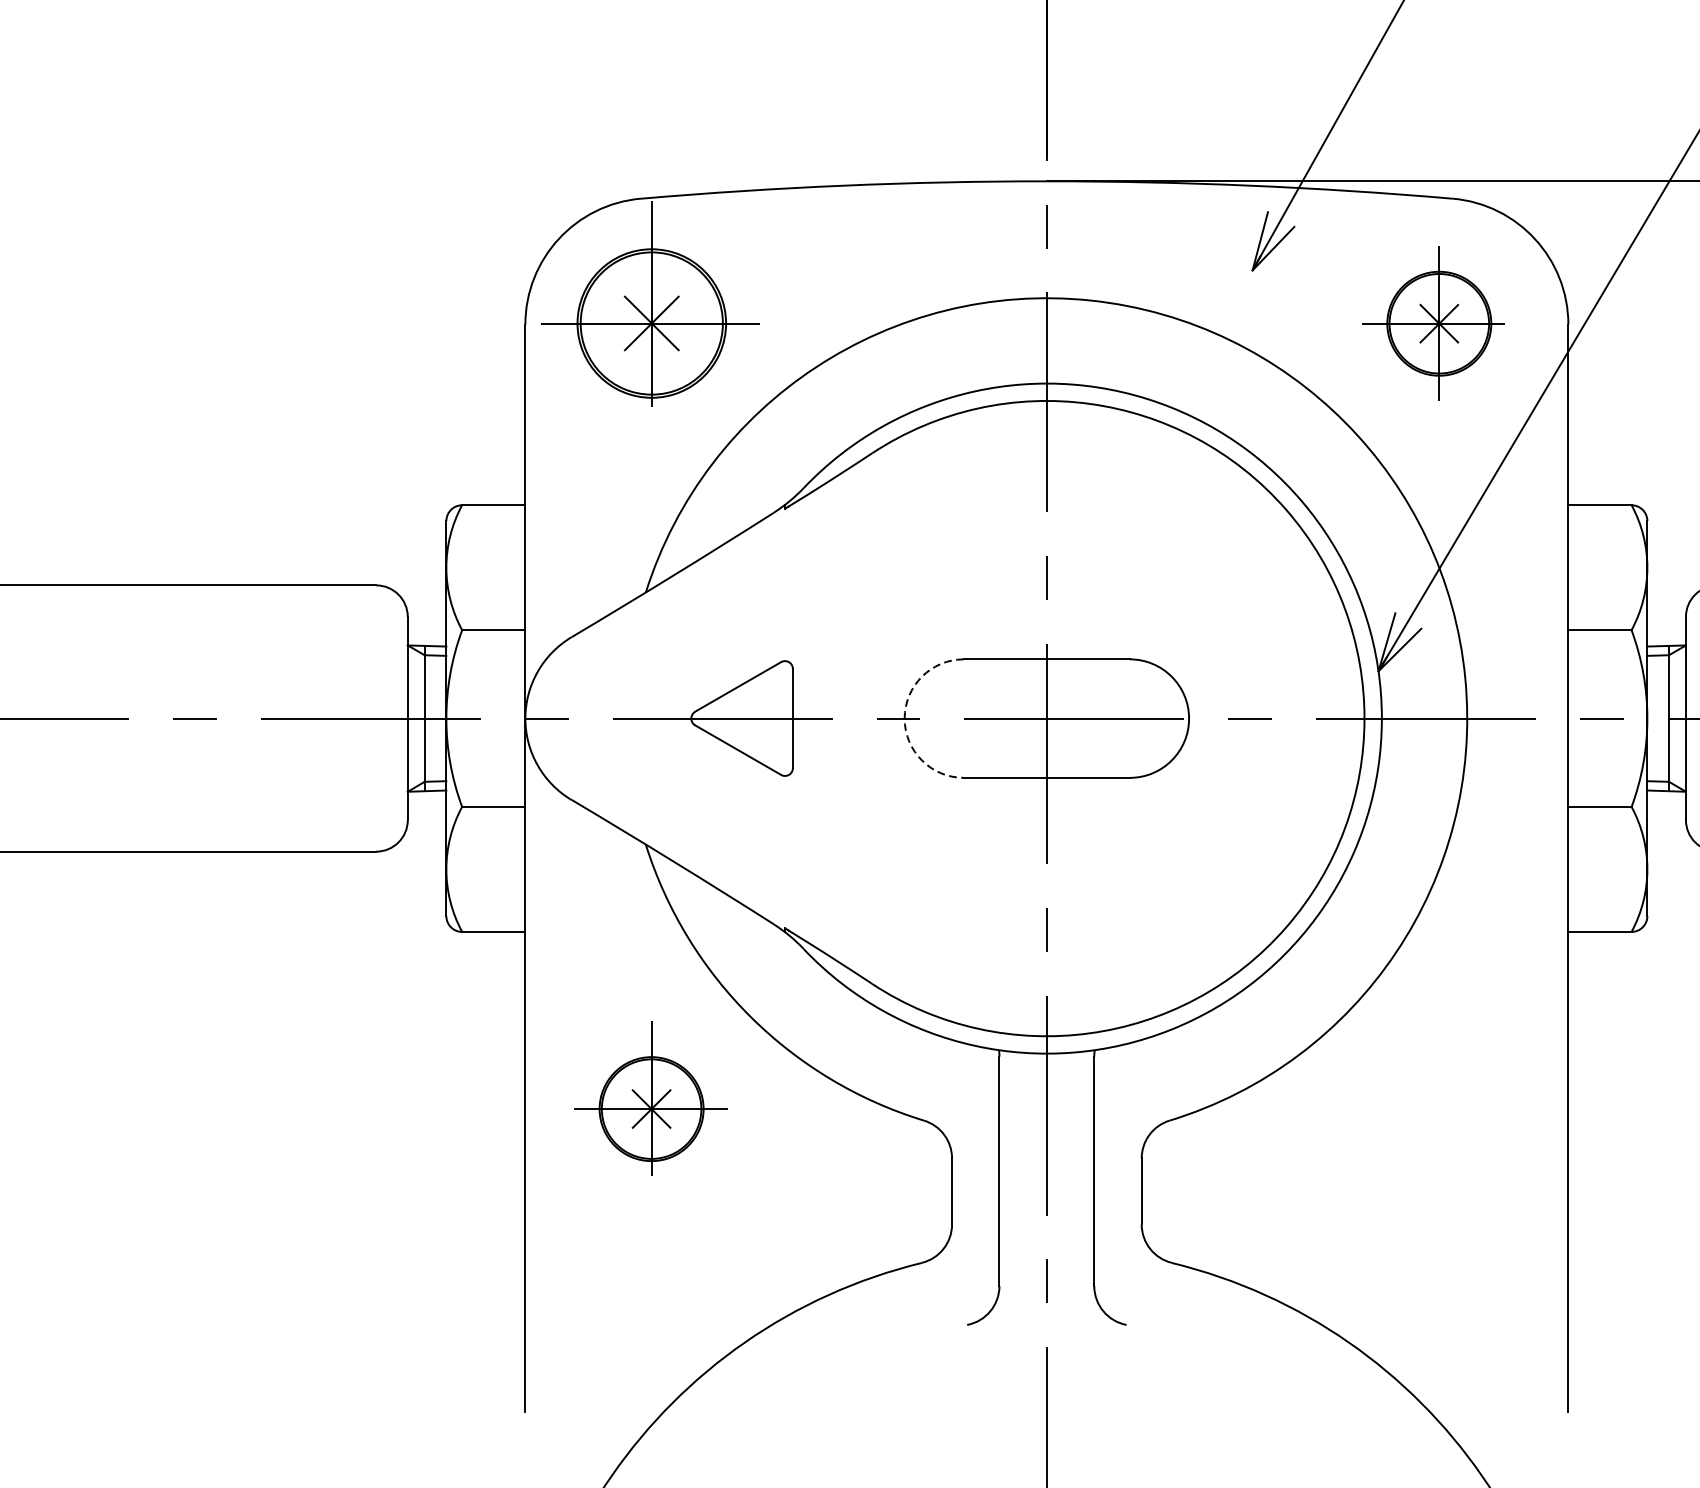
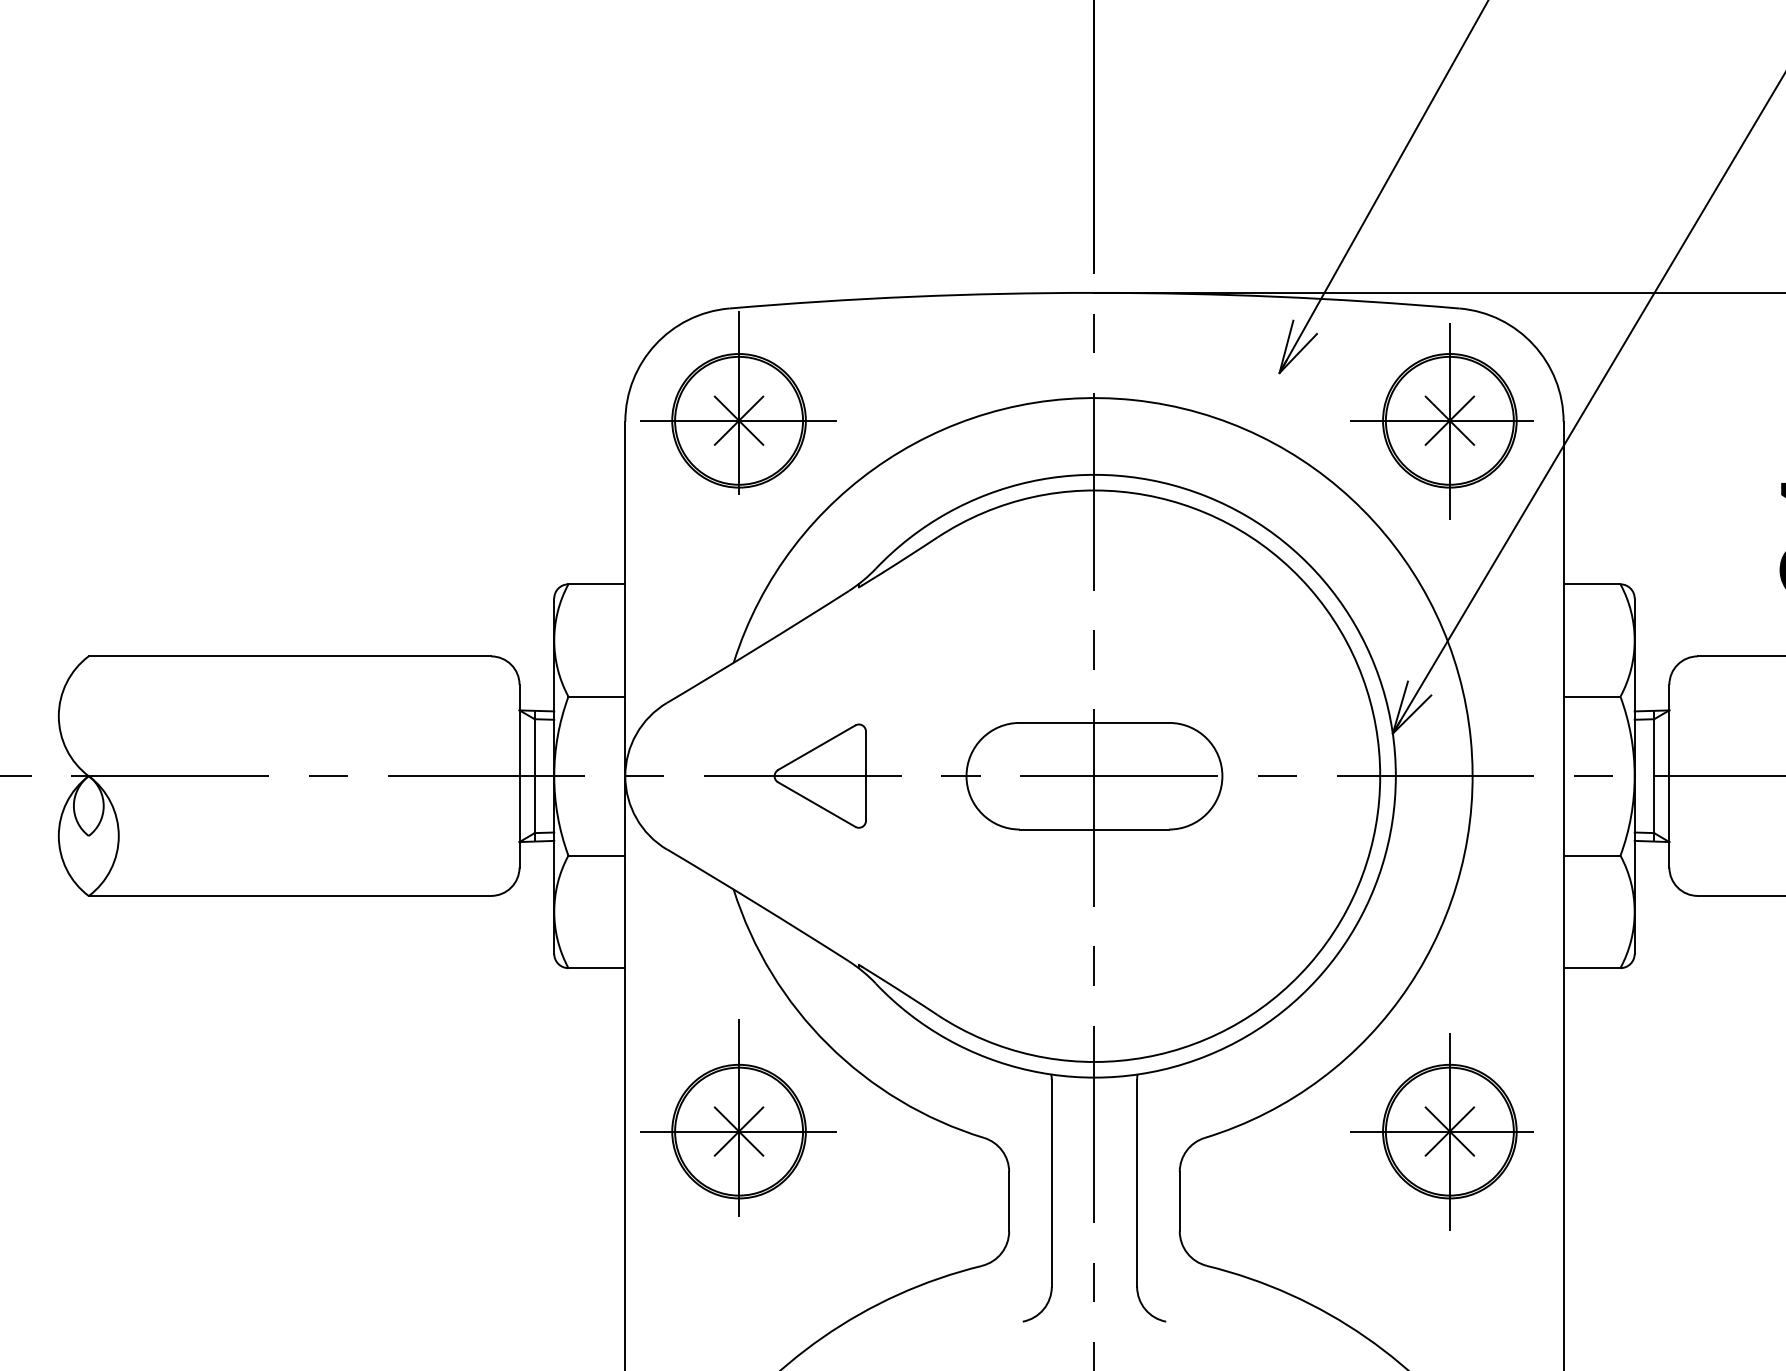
part: (1432, 324) -> (1441, 421), size x1.43
arc: (904, 718) -> (966, 776), dashed -> solid
part: (651, 1097) -> (738, 1117), size x1.43
part: (1432, 1113) -> (1441, 1131), added

